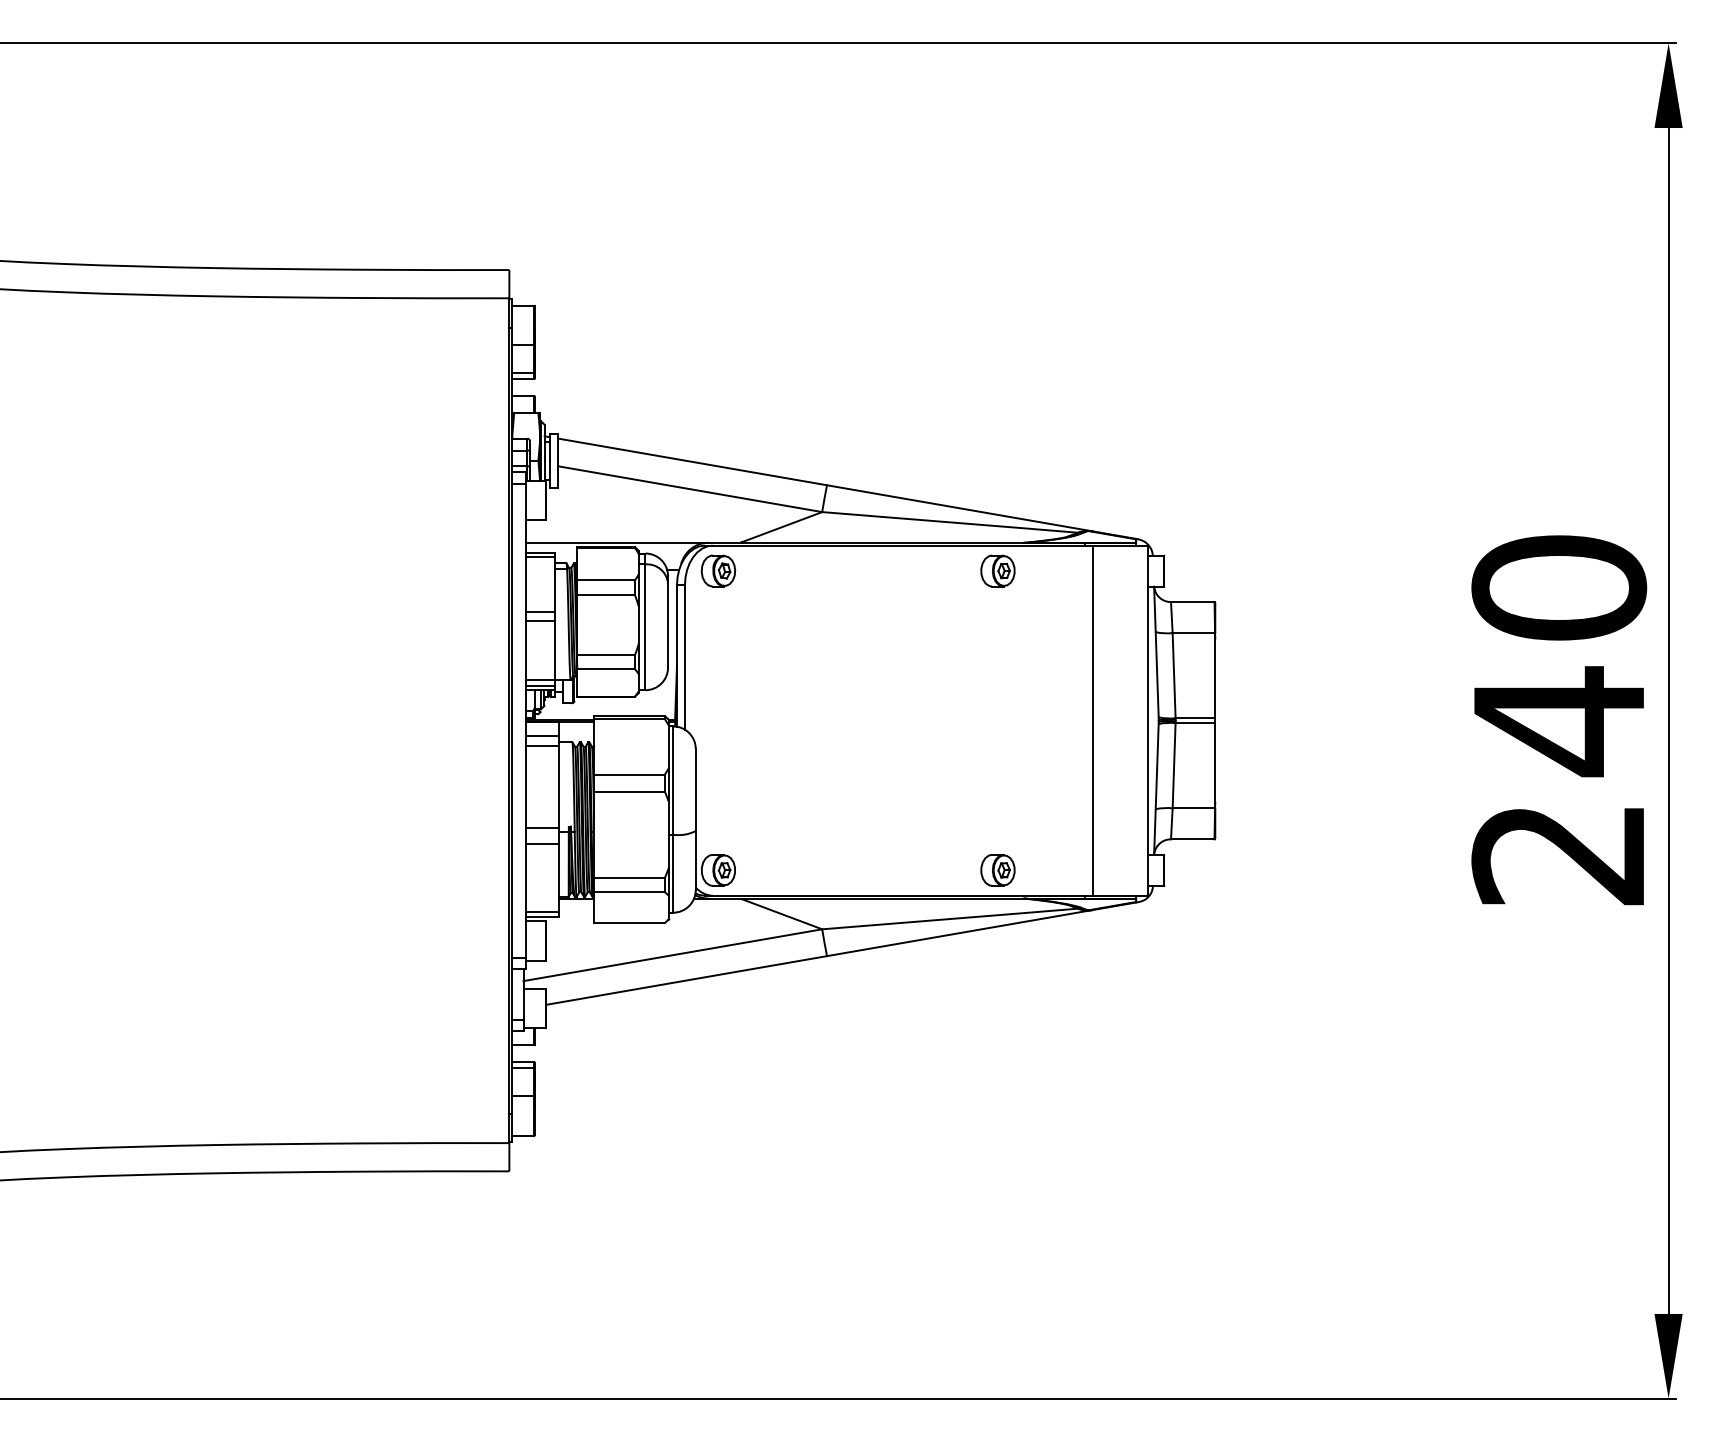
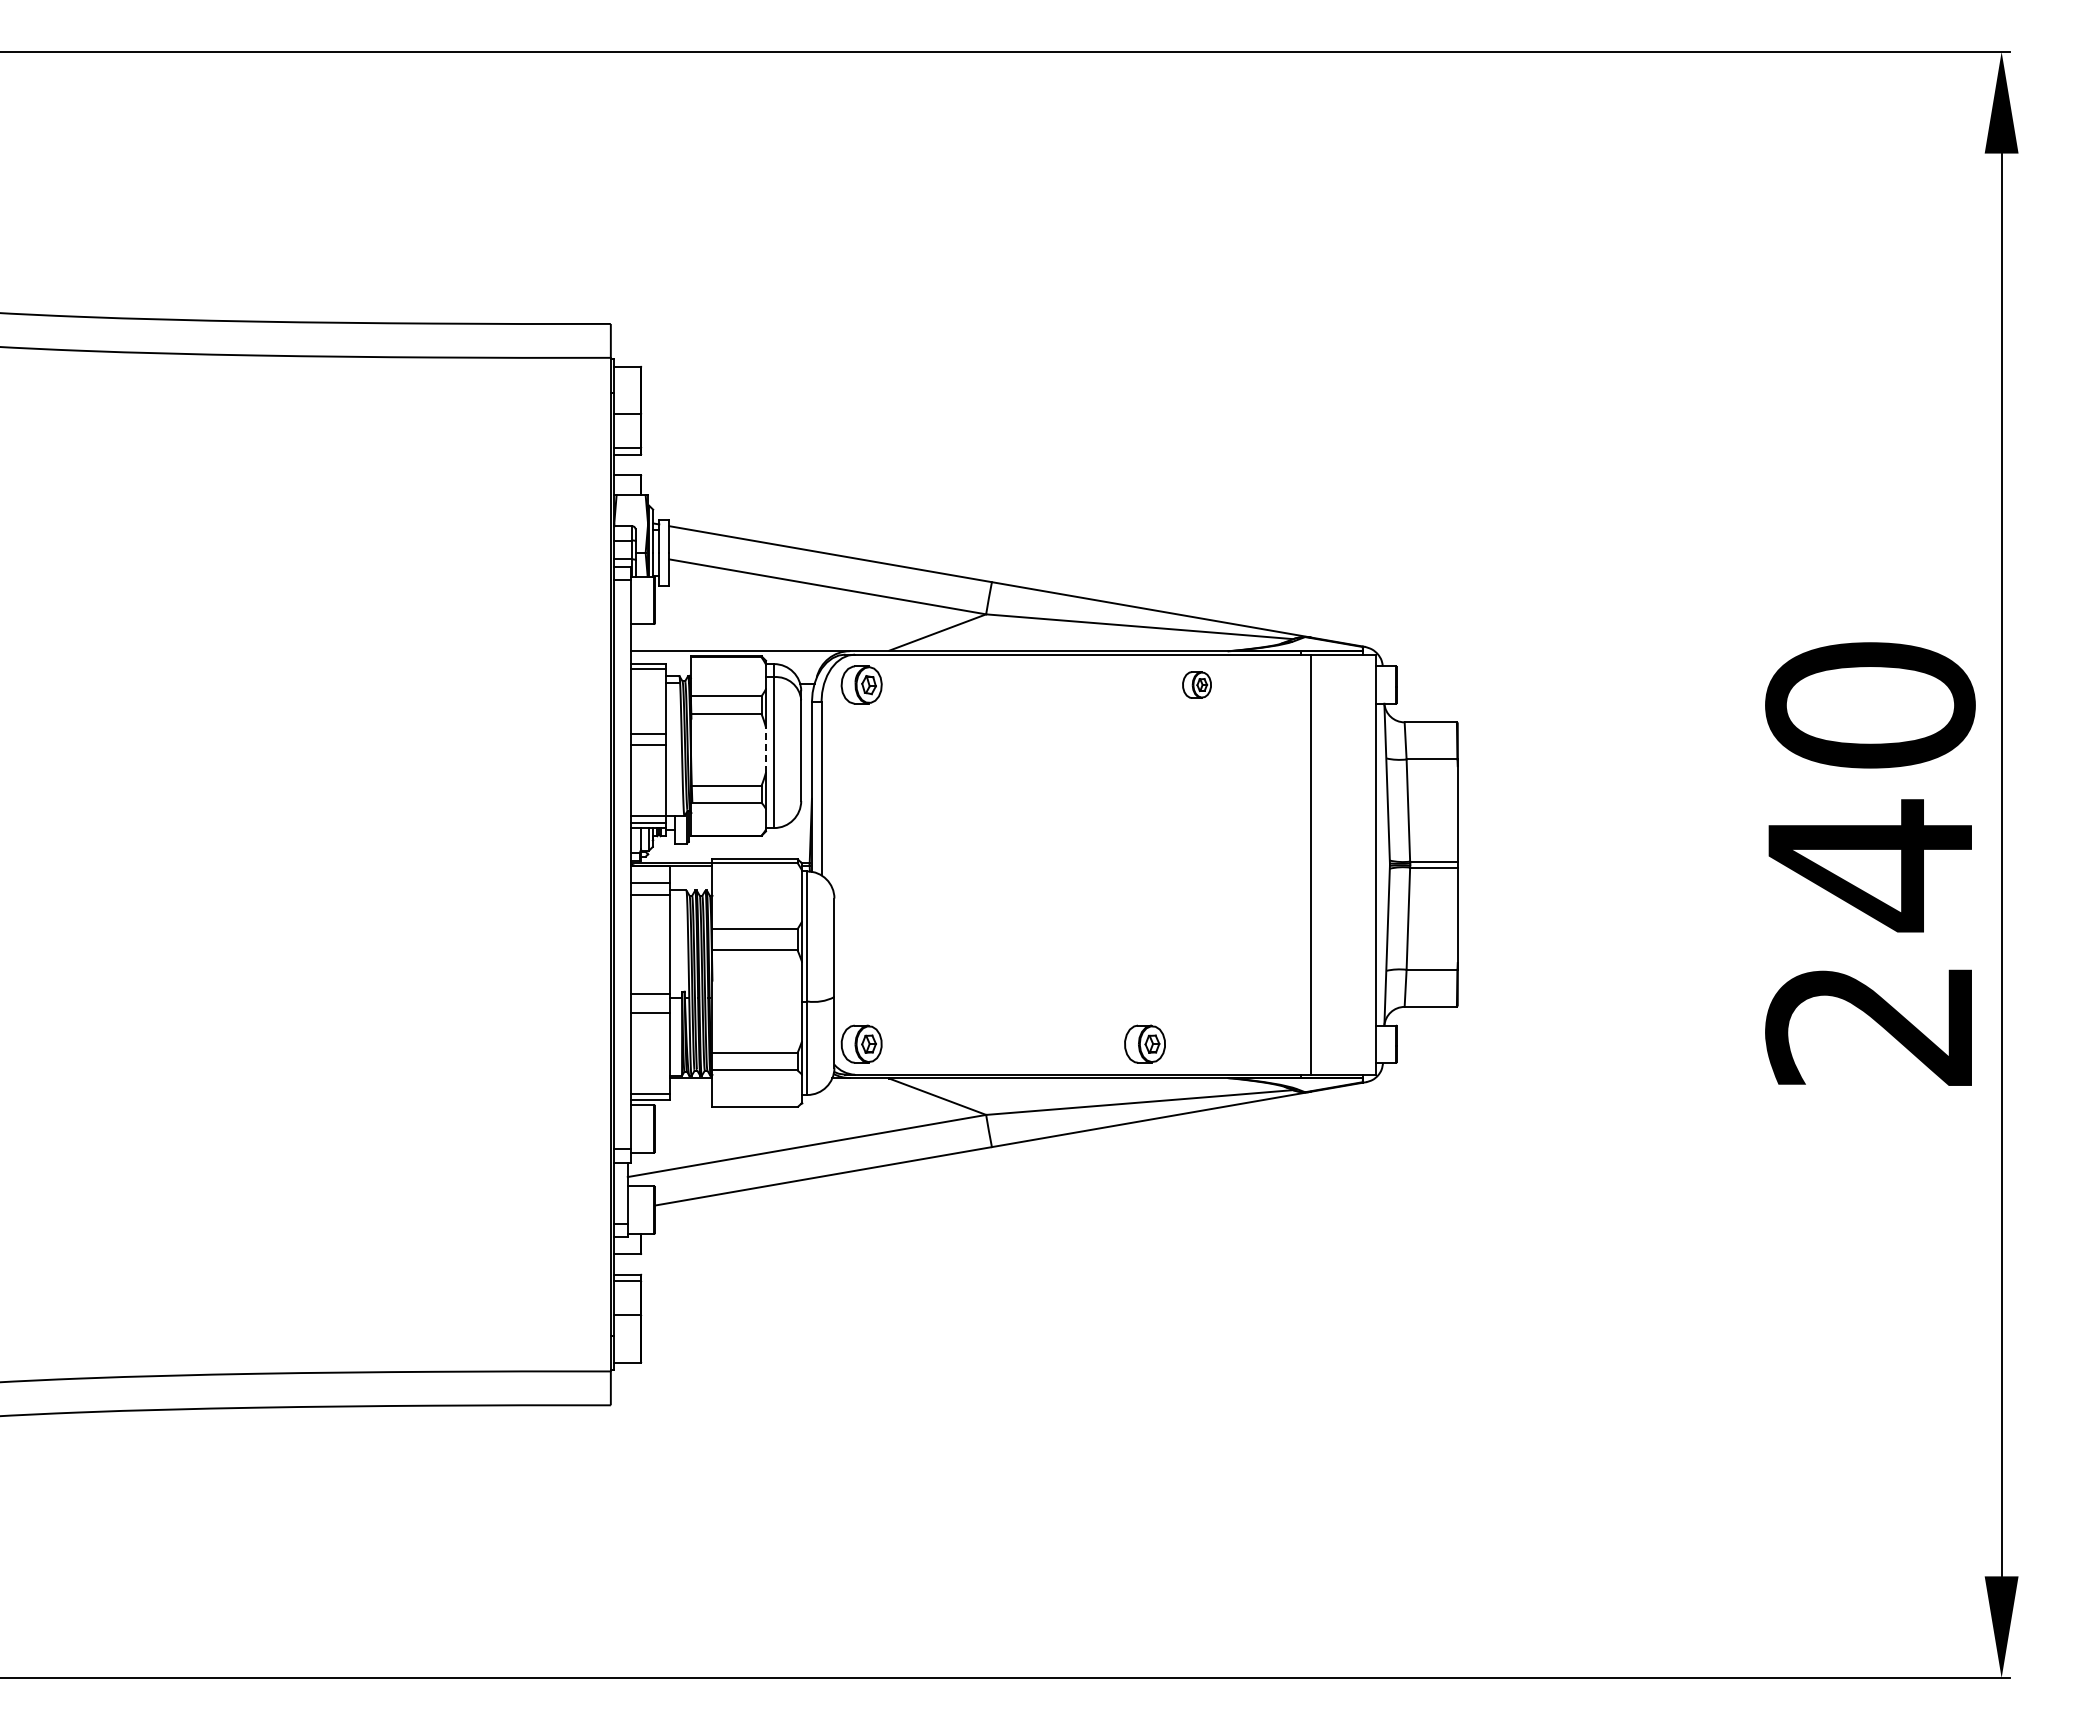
part: (997, 570) -> (1196, 684), size x0.7
line: (639, 625) -> (766, 750), solid -> dashed
part: (997, 869) -> (1144, 1043), moved

